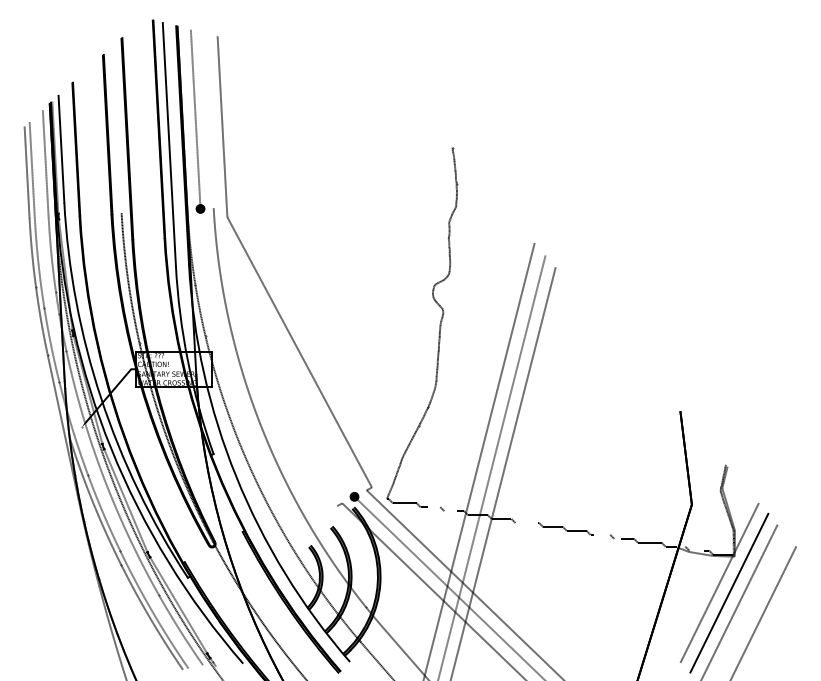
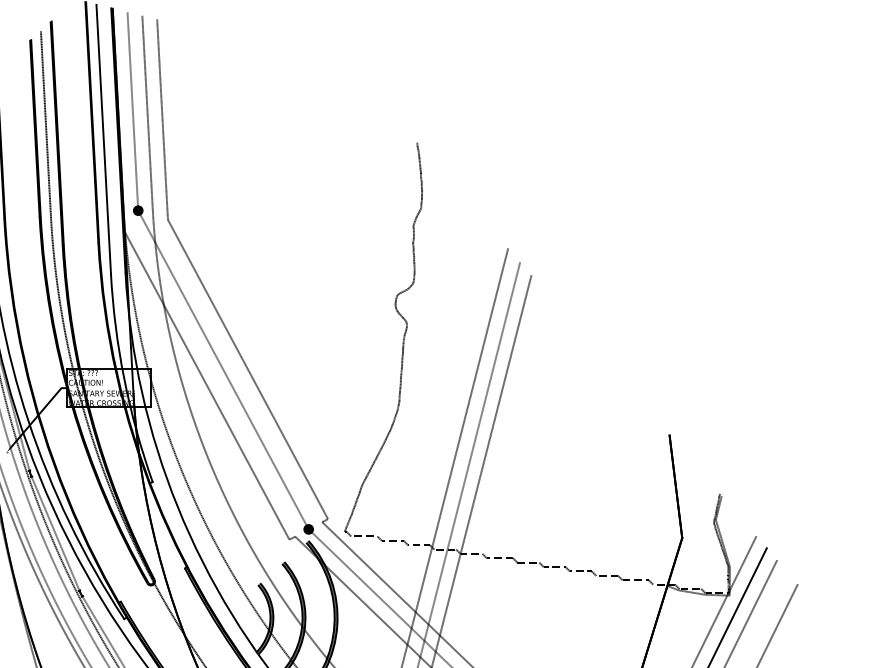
line: (208, 120) -> (147, 112), added
line: (116, 129) -> (45, 122), added
line: (277, 352) -> (223, 369), added
line: (262, 367) -> (206, 386), added

